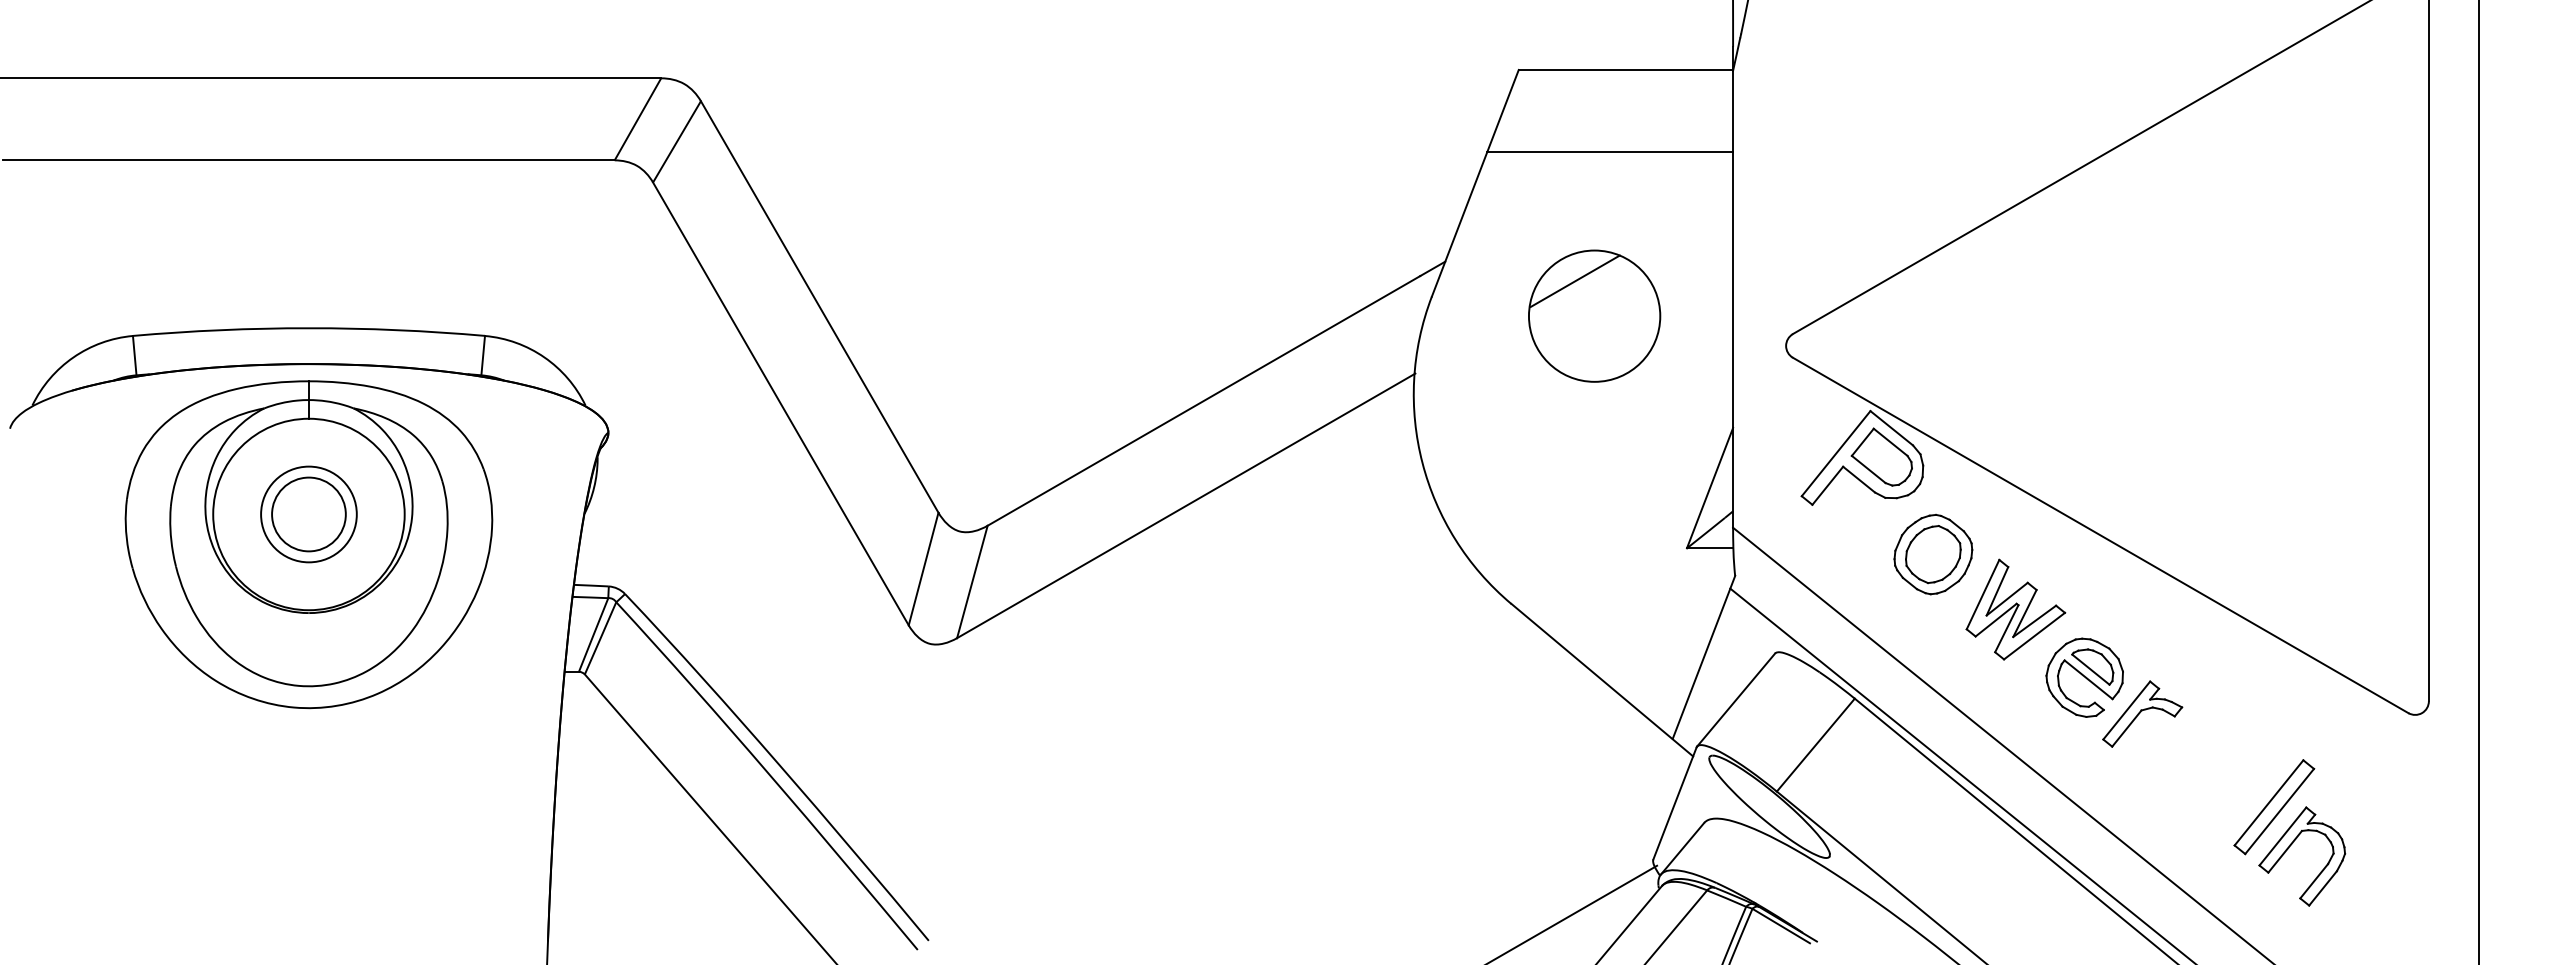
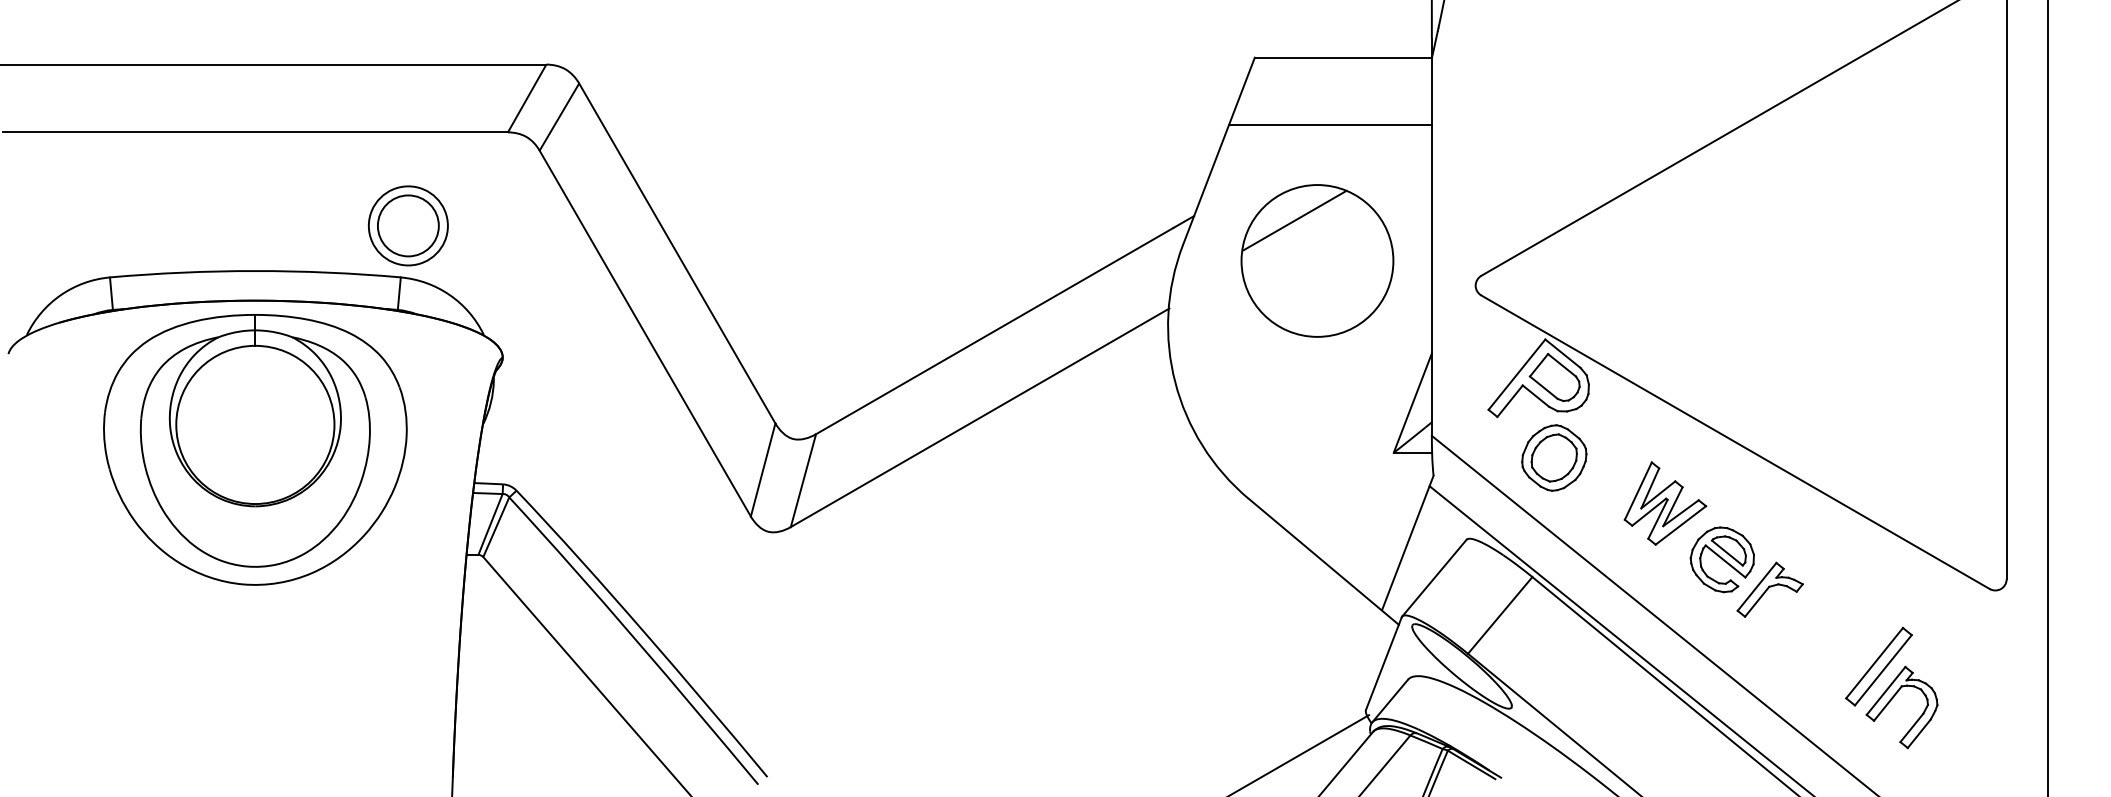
part: (1594, 316) -> (1317, 261), size x1.4
part: (309, 513) -> (408, 225), moved
part: (1933, 553) -> (1554, 457), moved

